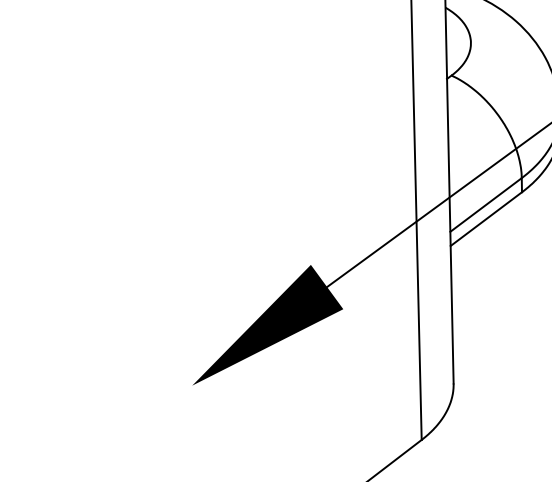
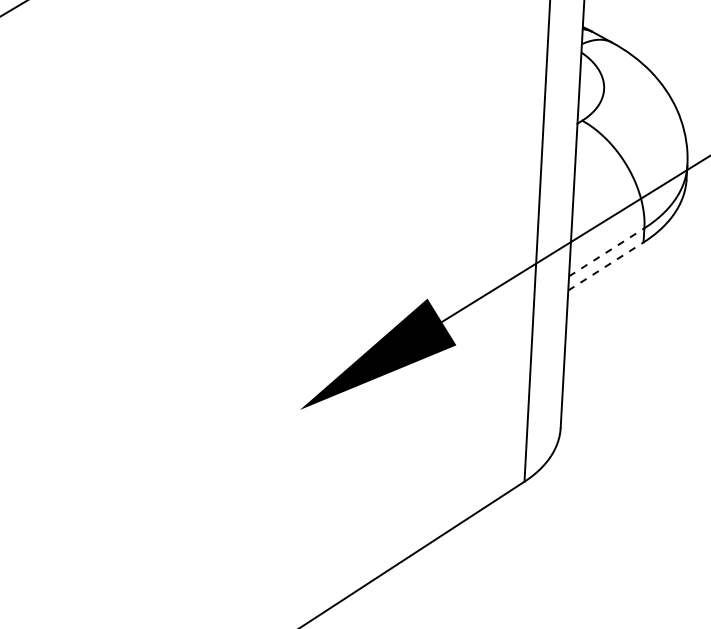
line: (485, 205) -> (606, 252), solid -> dashed
line: (485, 219) -> (605, 266), solid -> dashed

